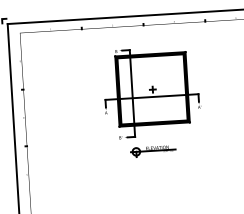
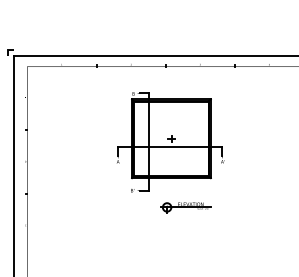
part: (152, 150) -> (185, 207), moved

